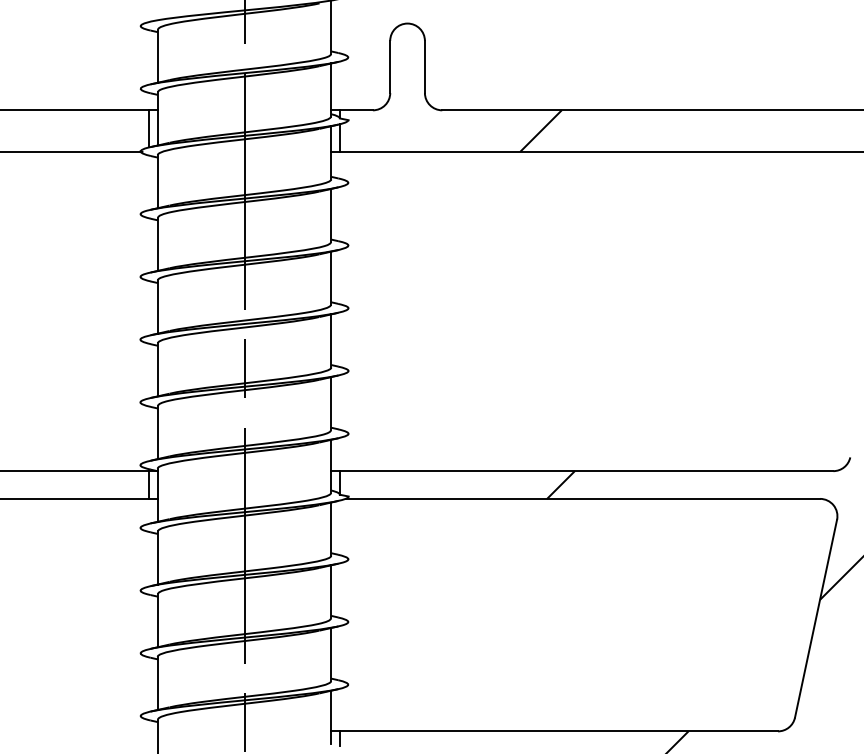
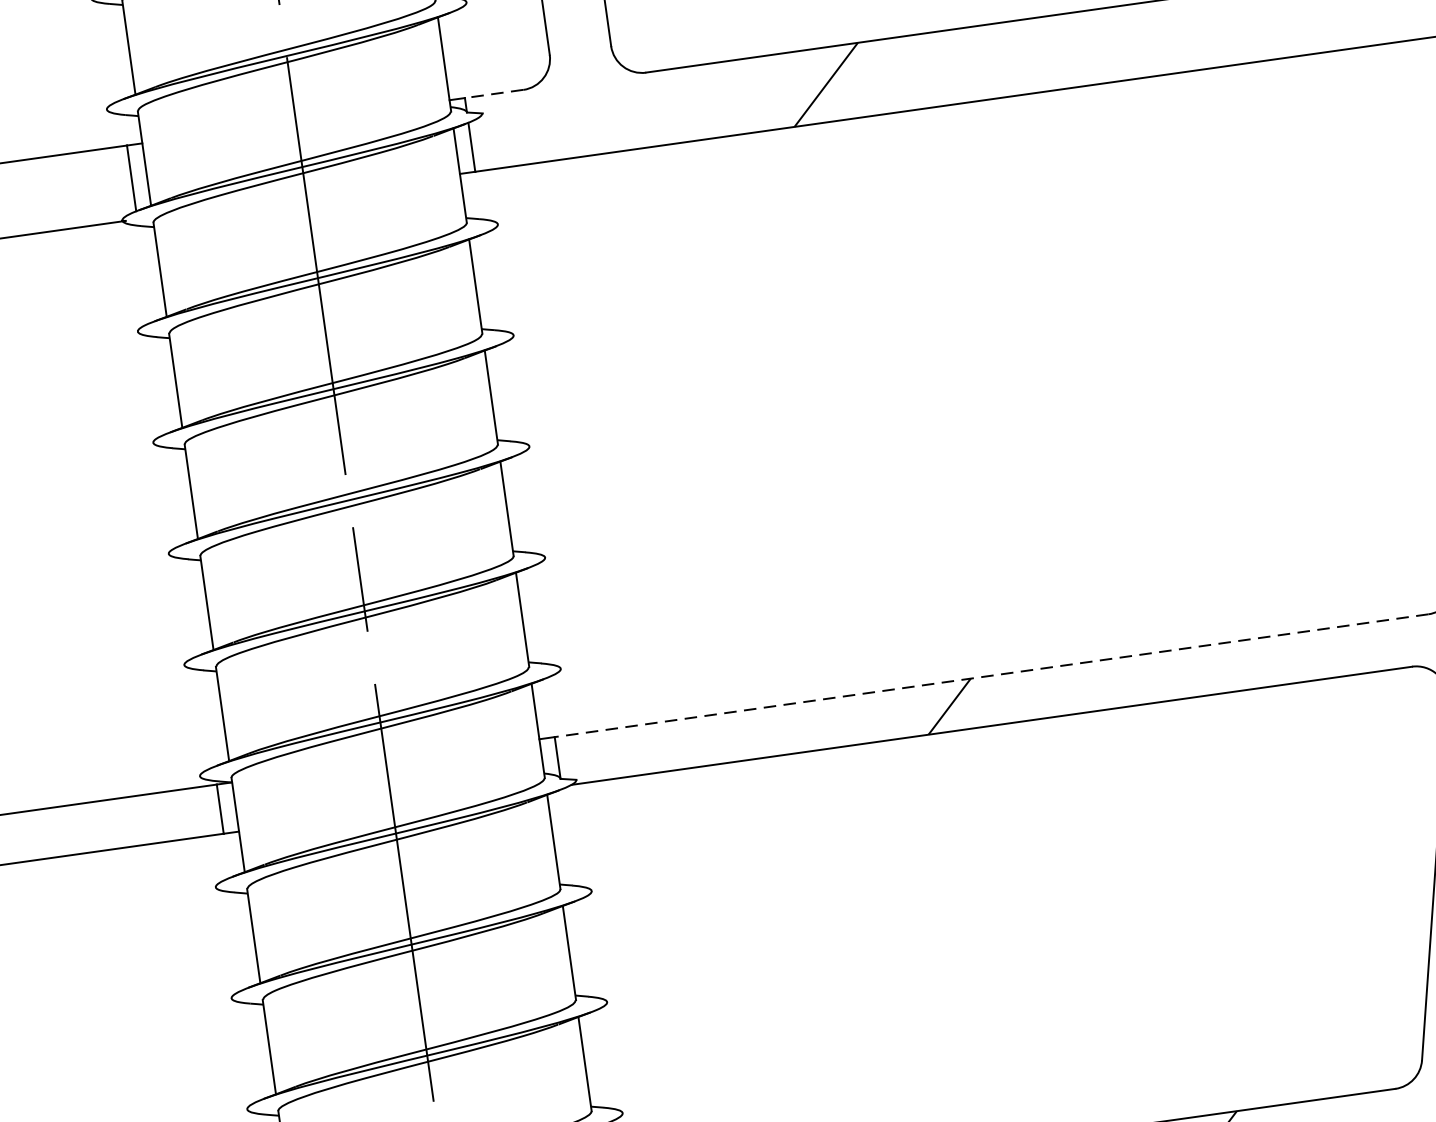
line: (355, 110) -> (492, 94), solid -> dashed
line: (586, 471) -> (991, 676), solid -> dashed

